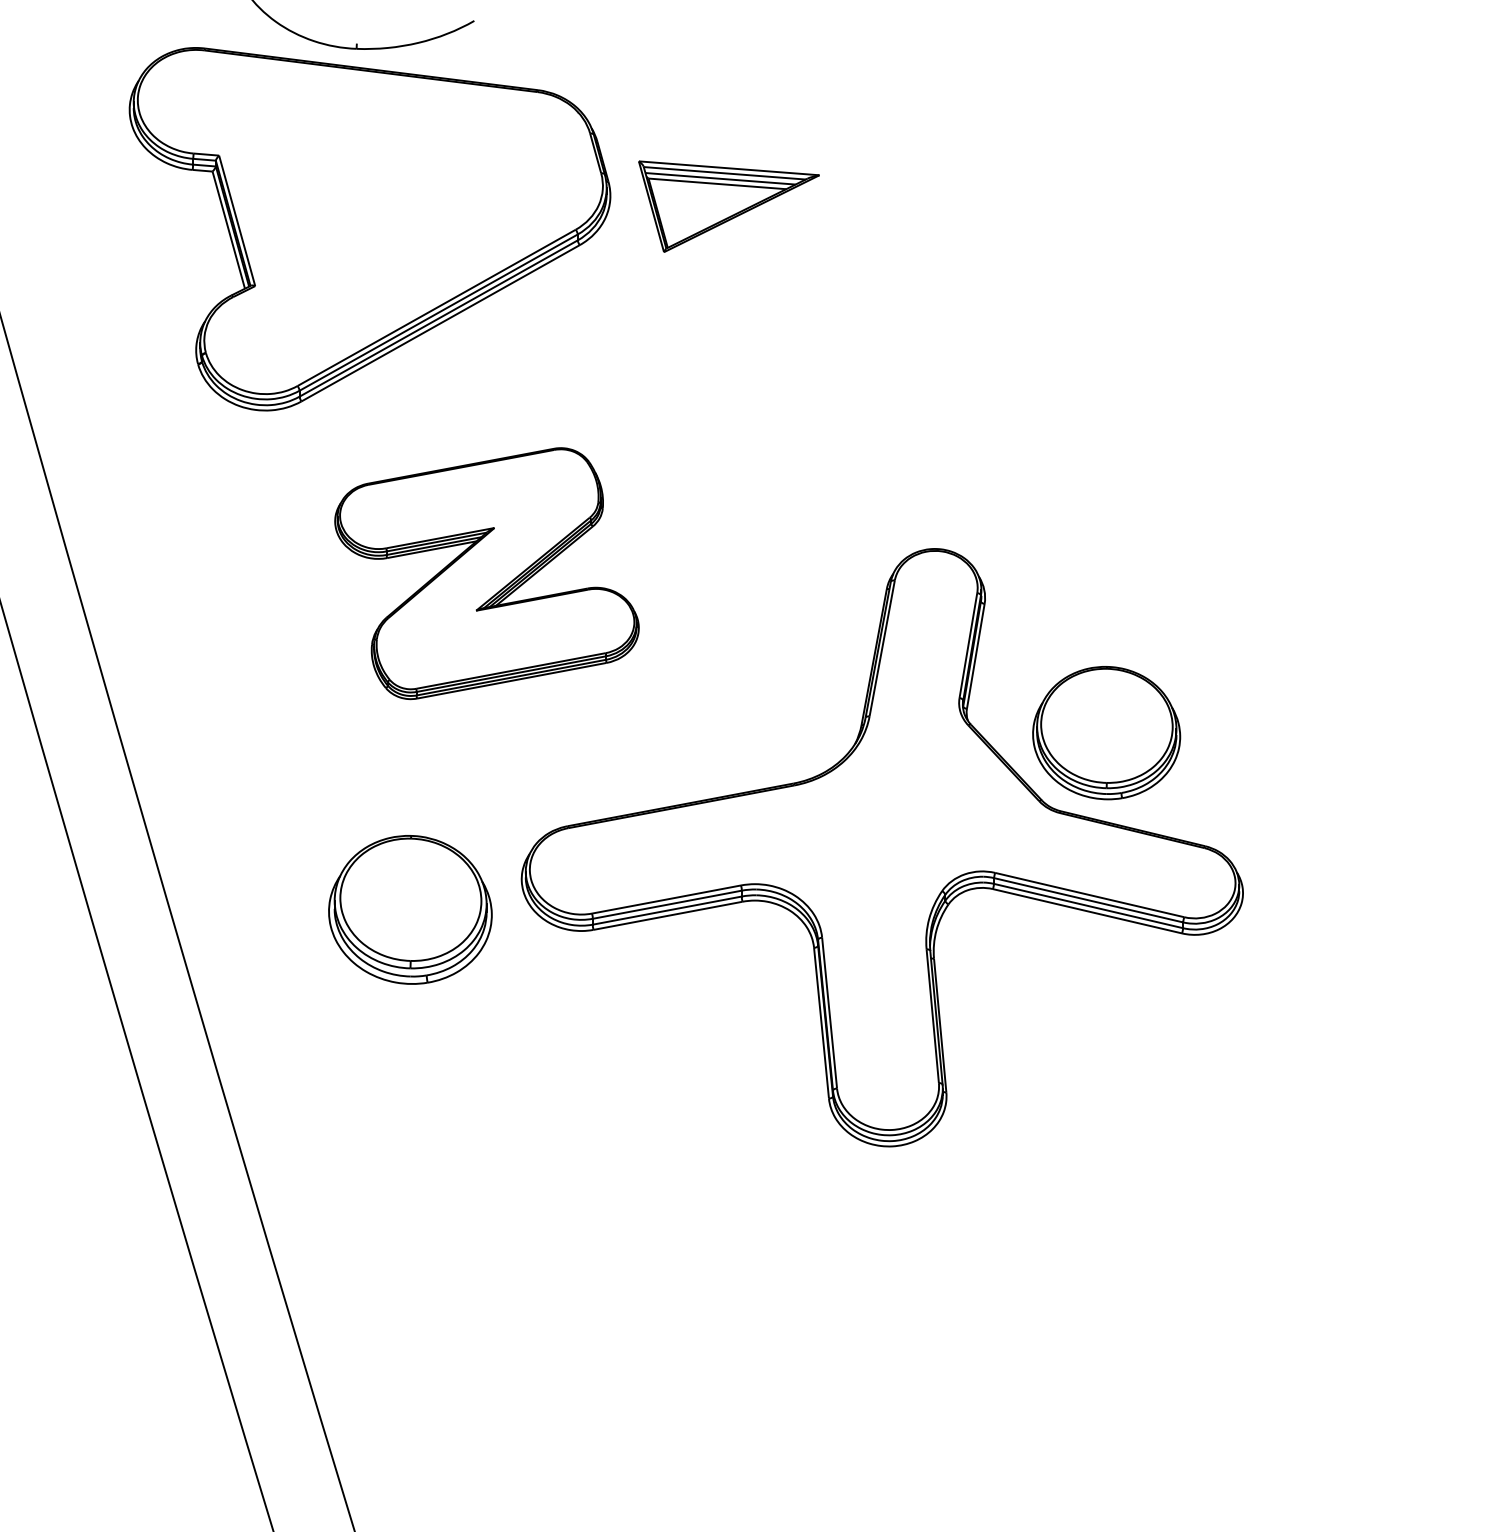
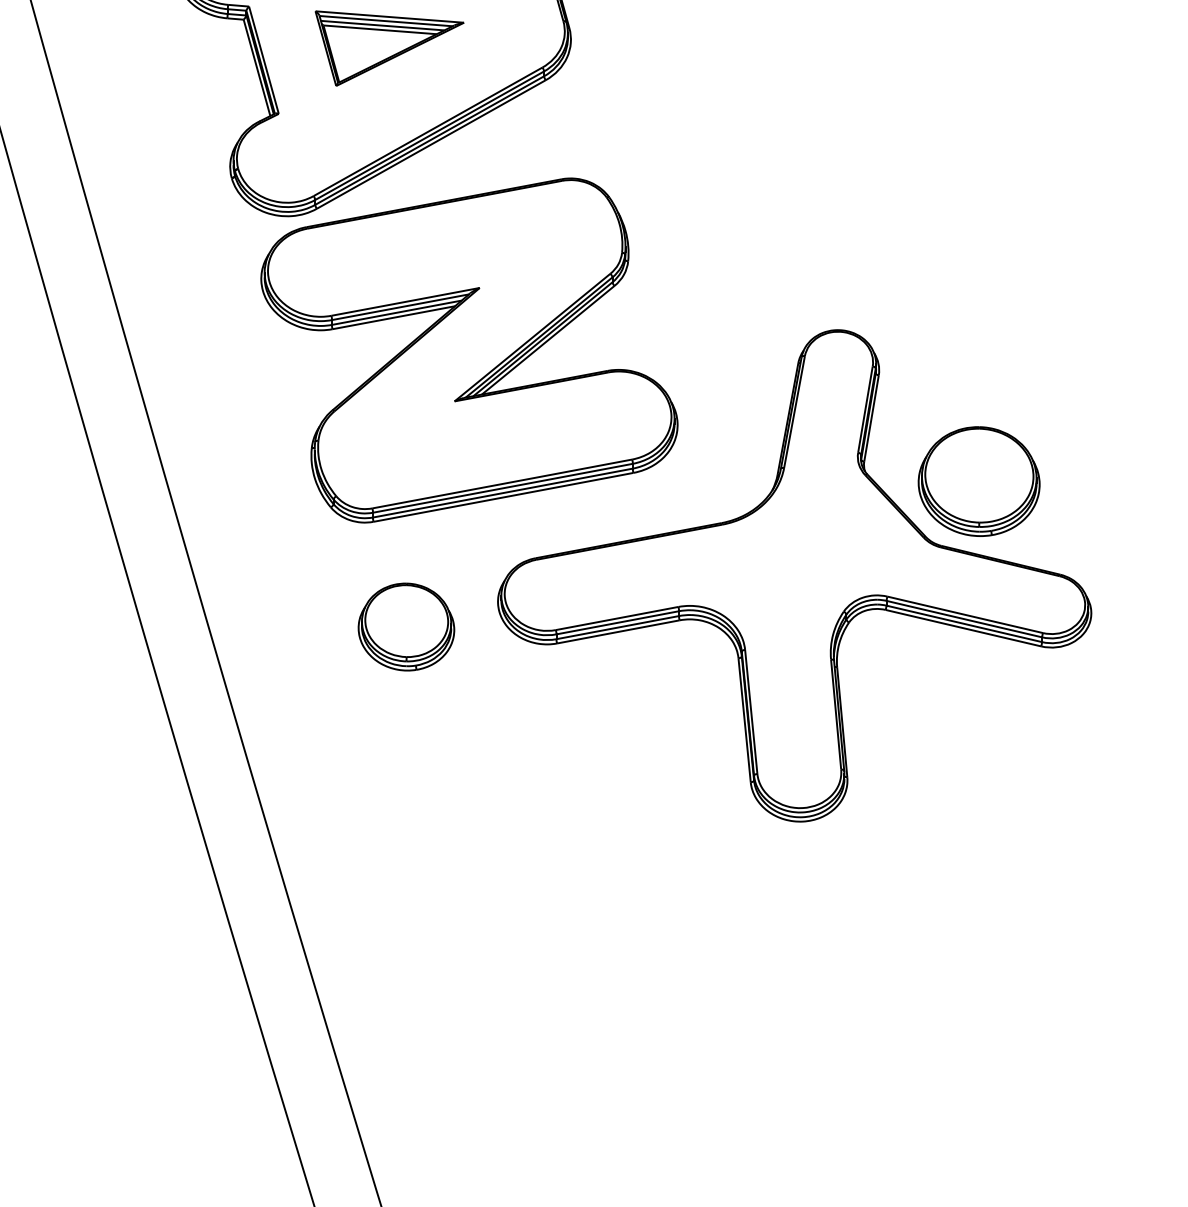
part: (728, 206) -> (389, 48), moved
part: (486, 573) -> (469, 350), size x1.67
part: (410, 909) -> (406, 626), size x0.71

